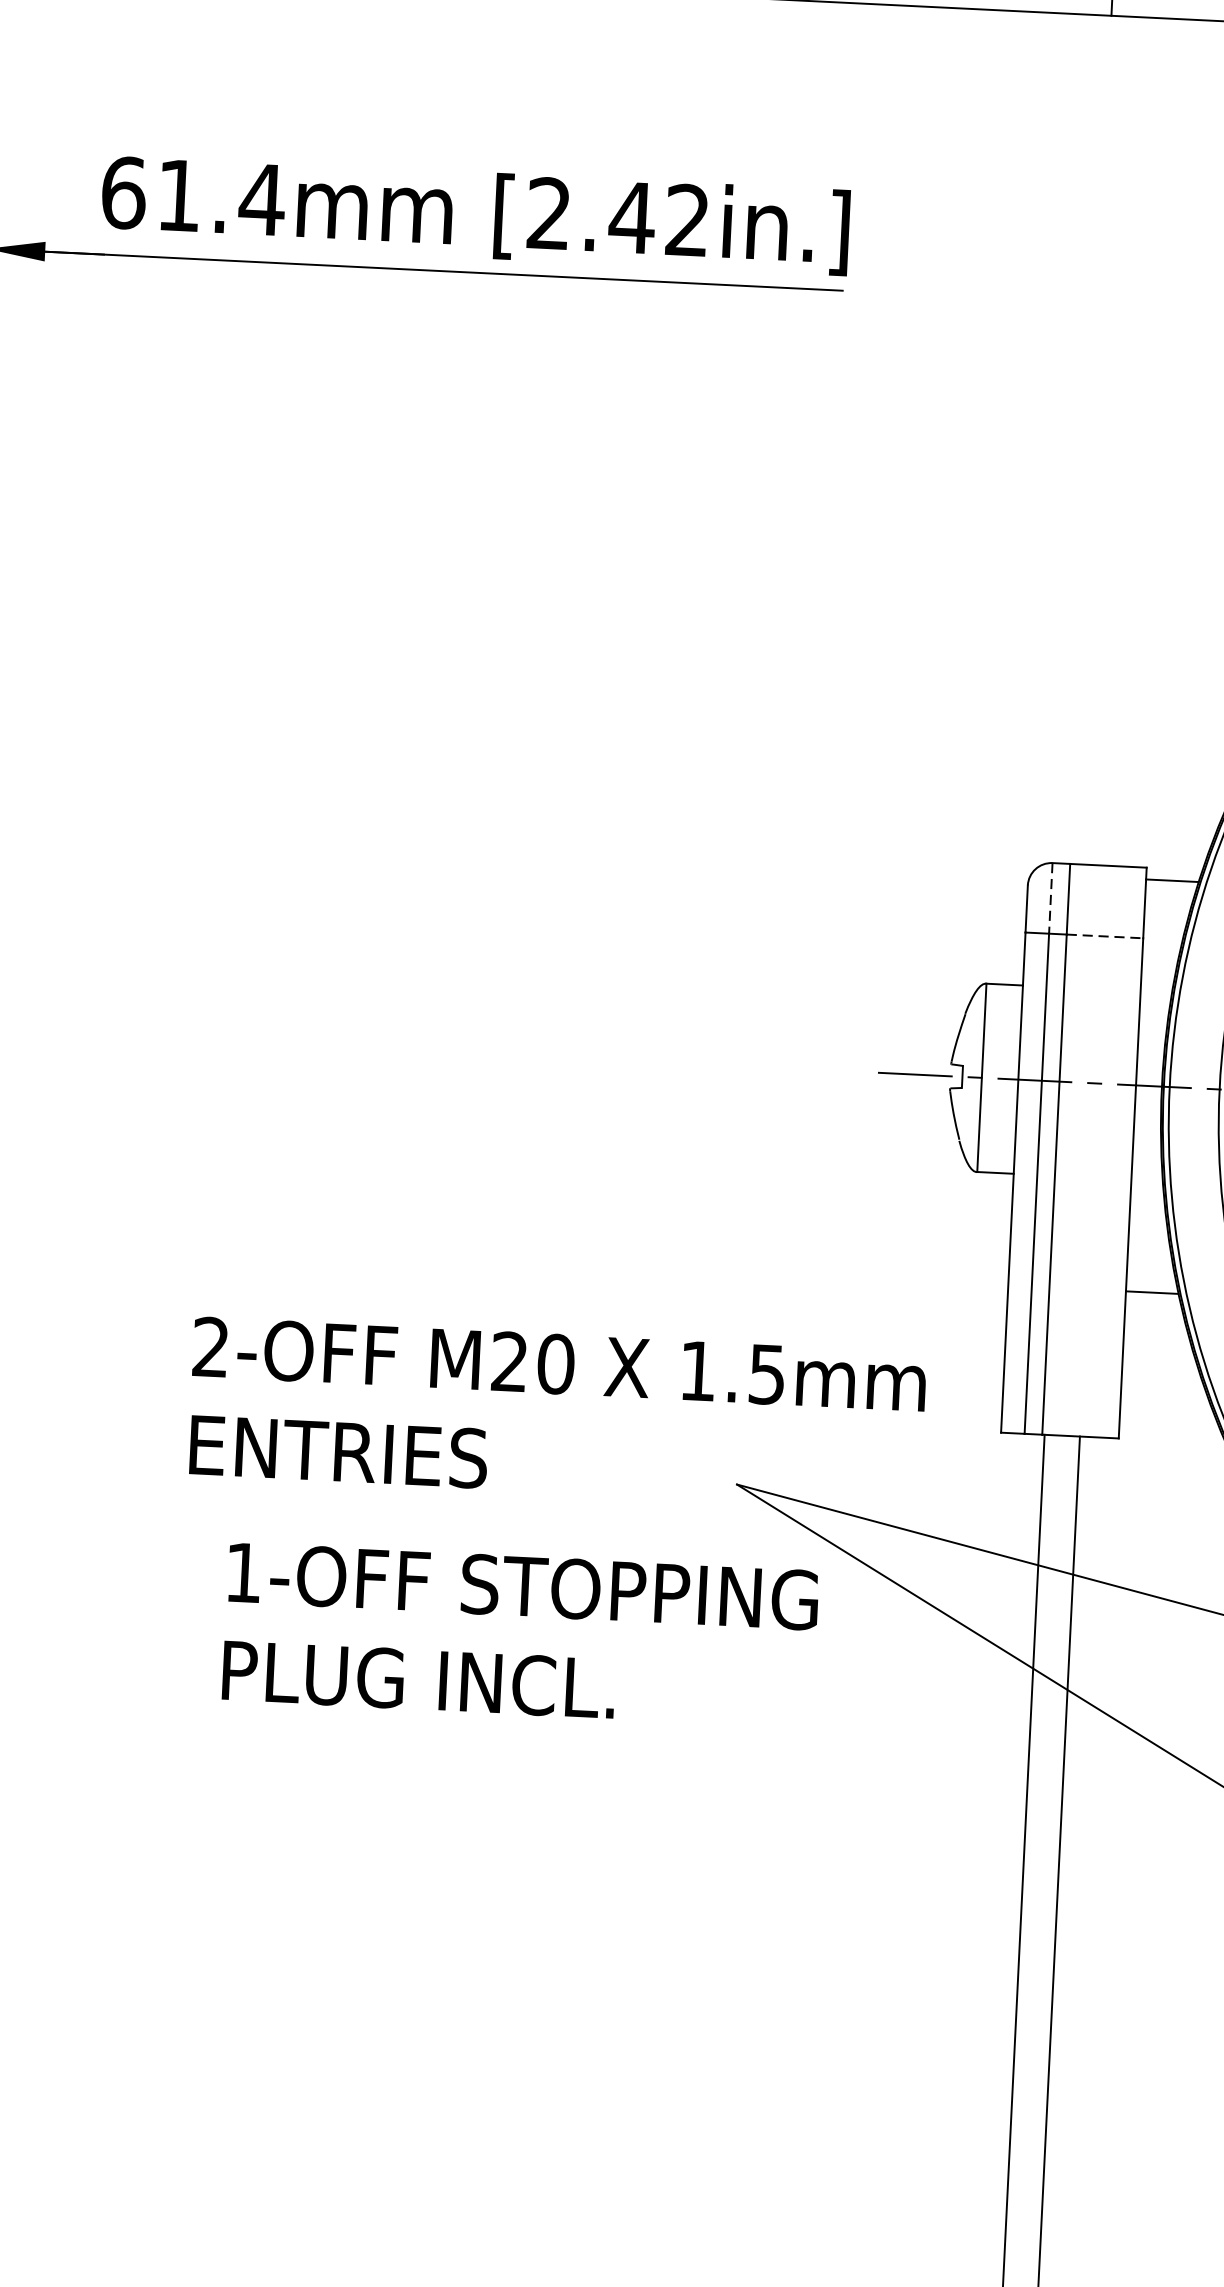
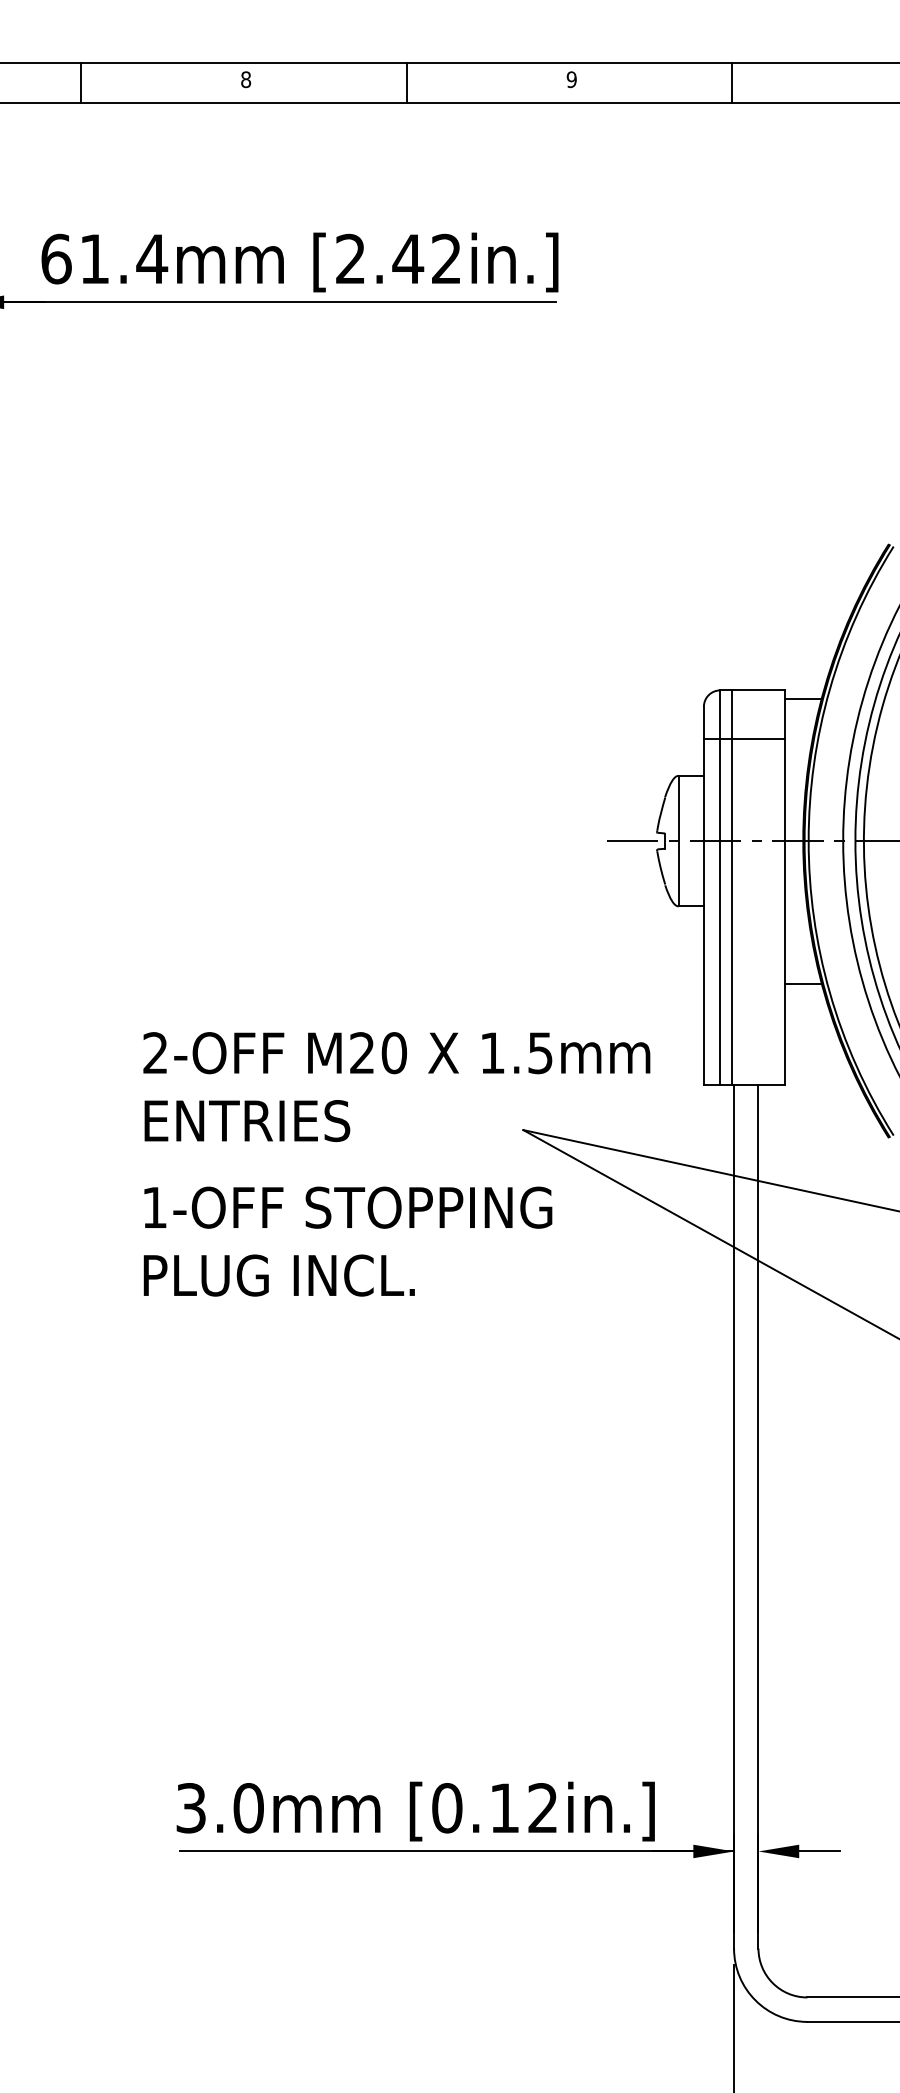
line: (1051, 899) -> (720, 715), dashed -> solid
line: (1105, 936) -> (759, 739), dashed -> solid
text: (519, 1635) -> (347, 1241), moved

